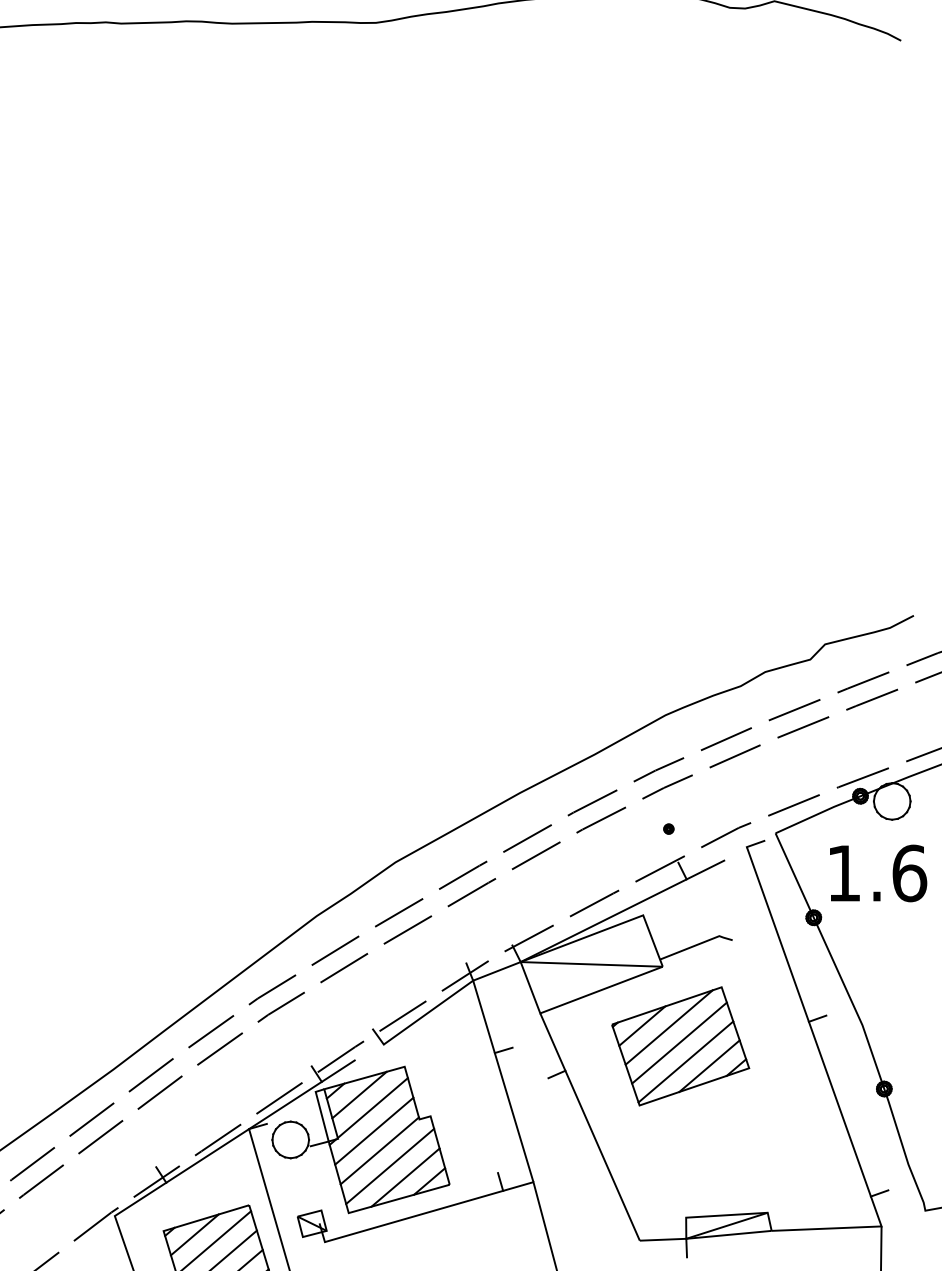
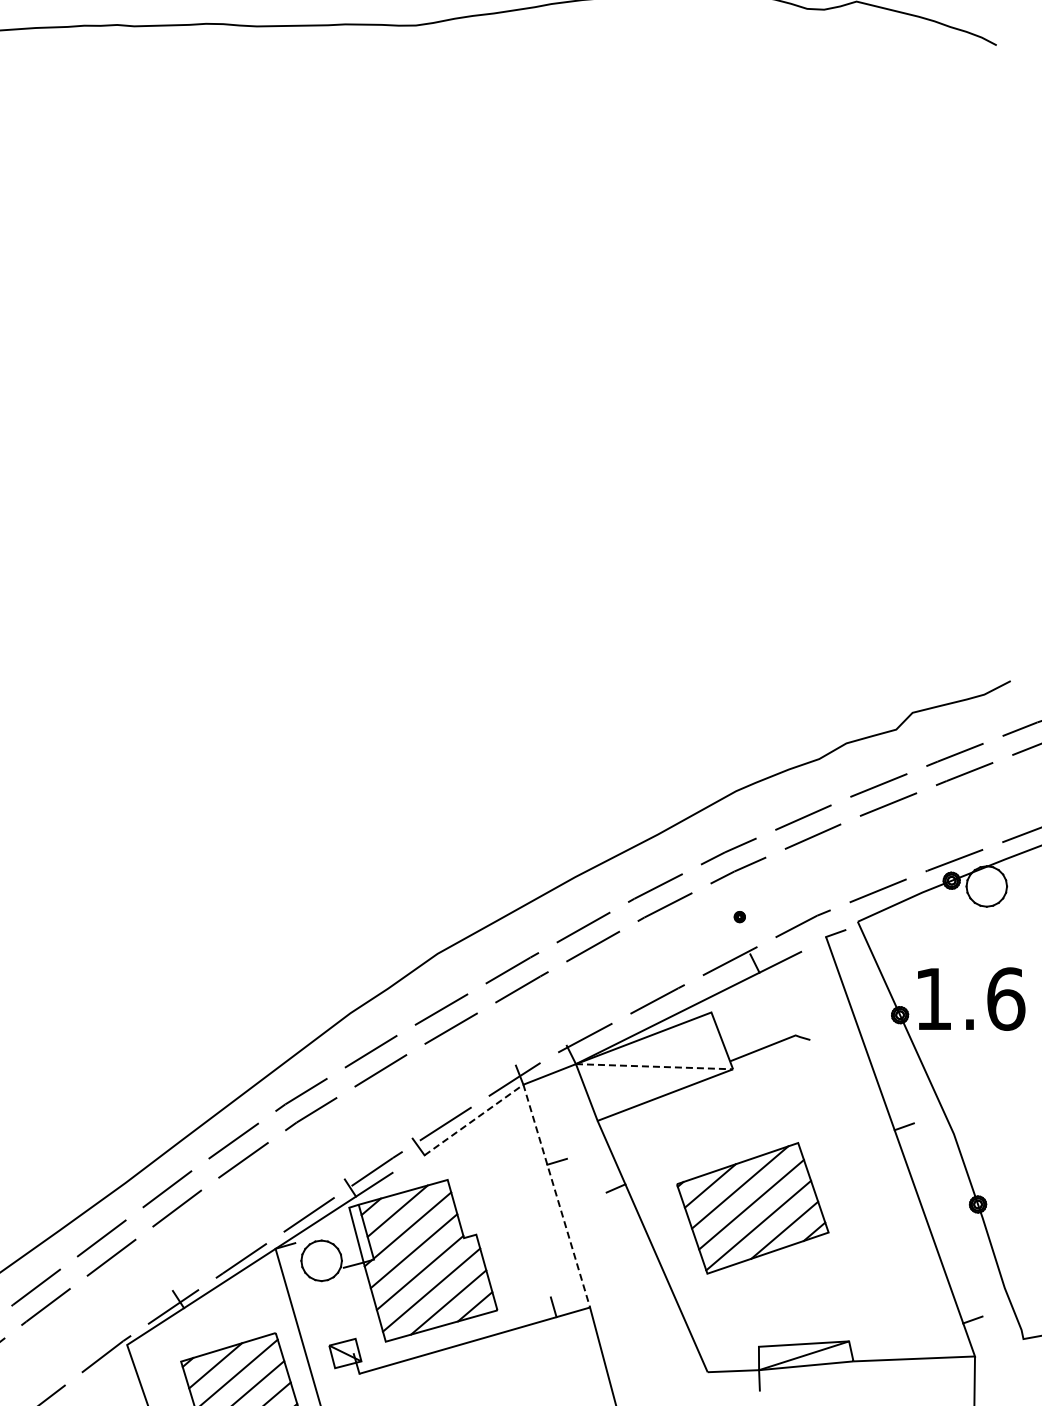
text: (878, 872) -> (971, 998), moved
line: (591, 964) -> (654, 1066), solid -> dashed
line: (487, 1028) -> (539, 1137), solid -> dashed
part: (680, 1046) -> (752, 1208), moved

